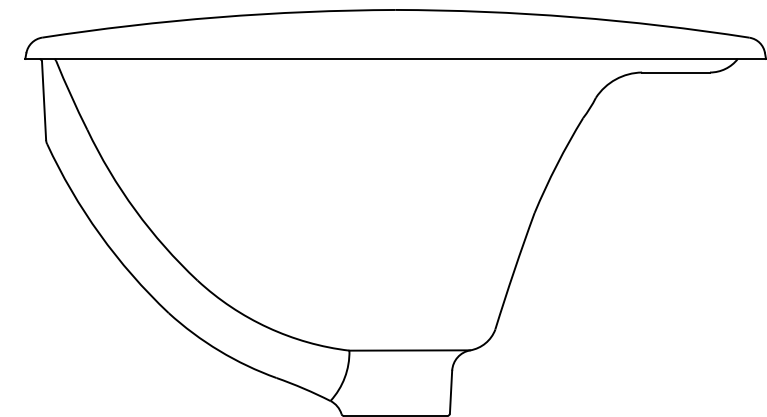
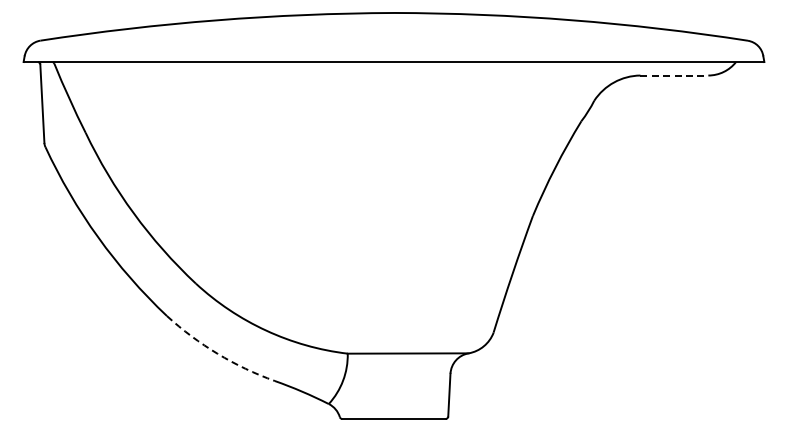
line: (676, 72) -> (674, 75), solid -> dashed
arc: (219, 350) -> (217, 353), solid -> dashed

